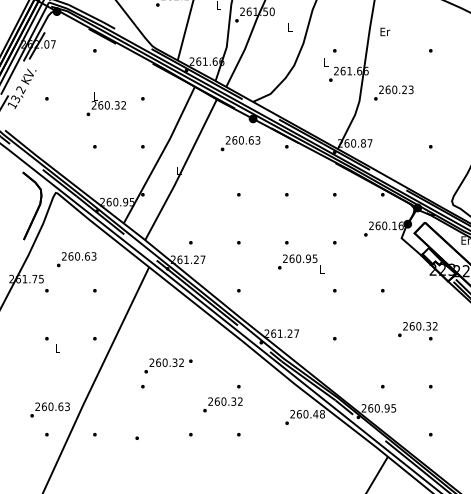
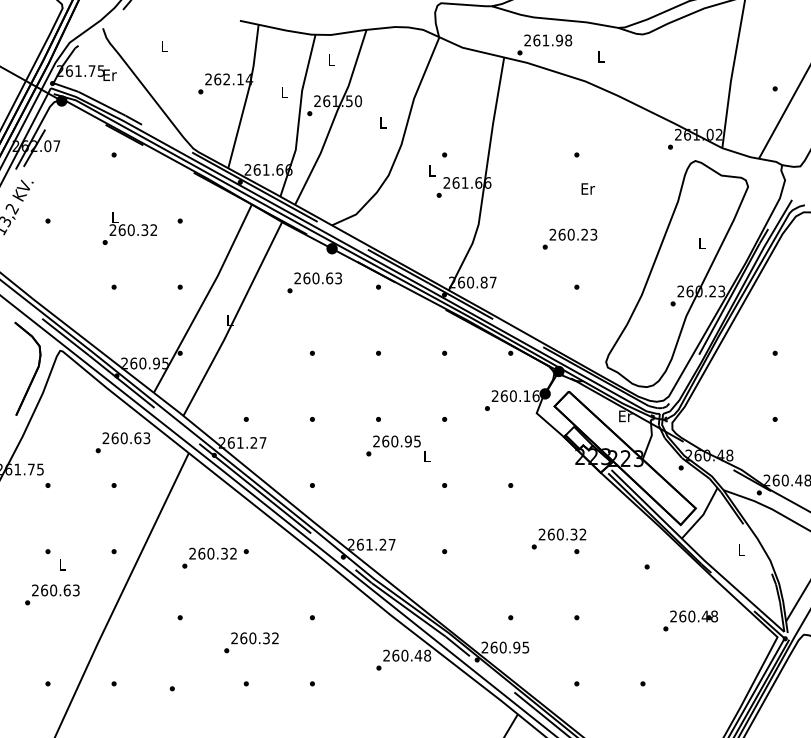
text: (384, 31) -> (587, 188), moved
text: (393, 92) -> (569, 238), moved
text: (76, 259) -> (122, 442), moved
text: (168, 365) -> (215, 557), moved
text: (222, 404) -> (251, 642), moved
text: (50, 409) -> (52, 594), moved

